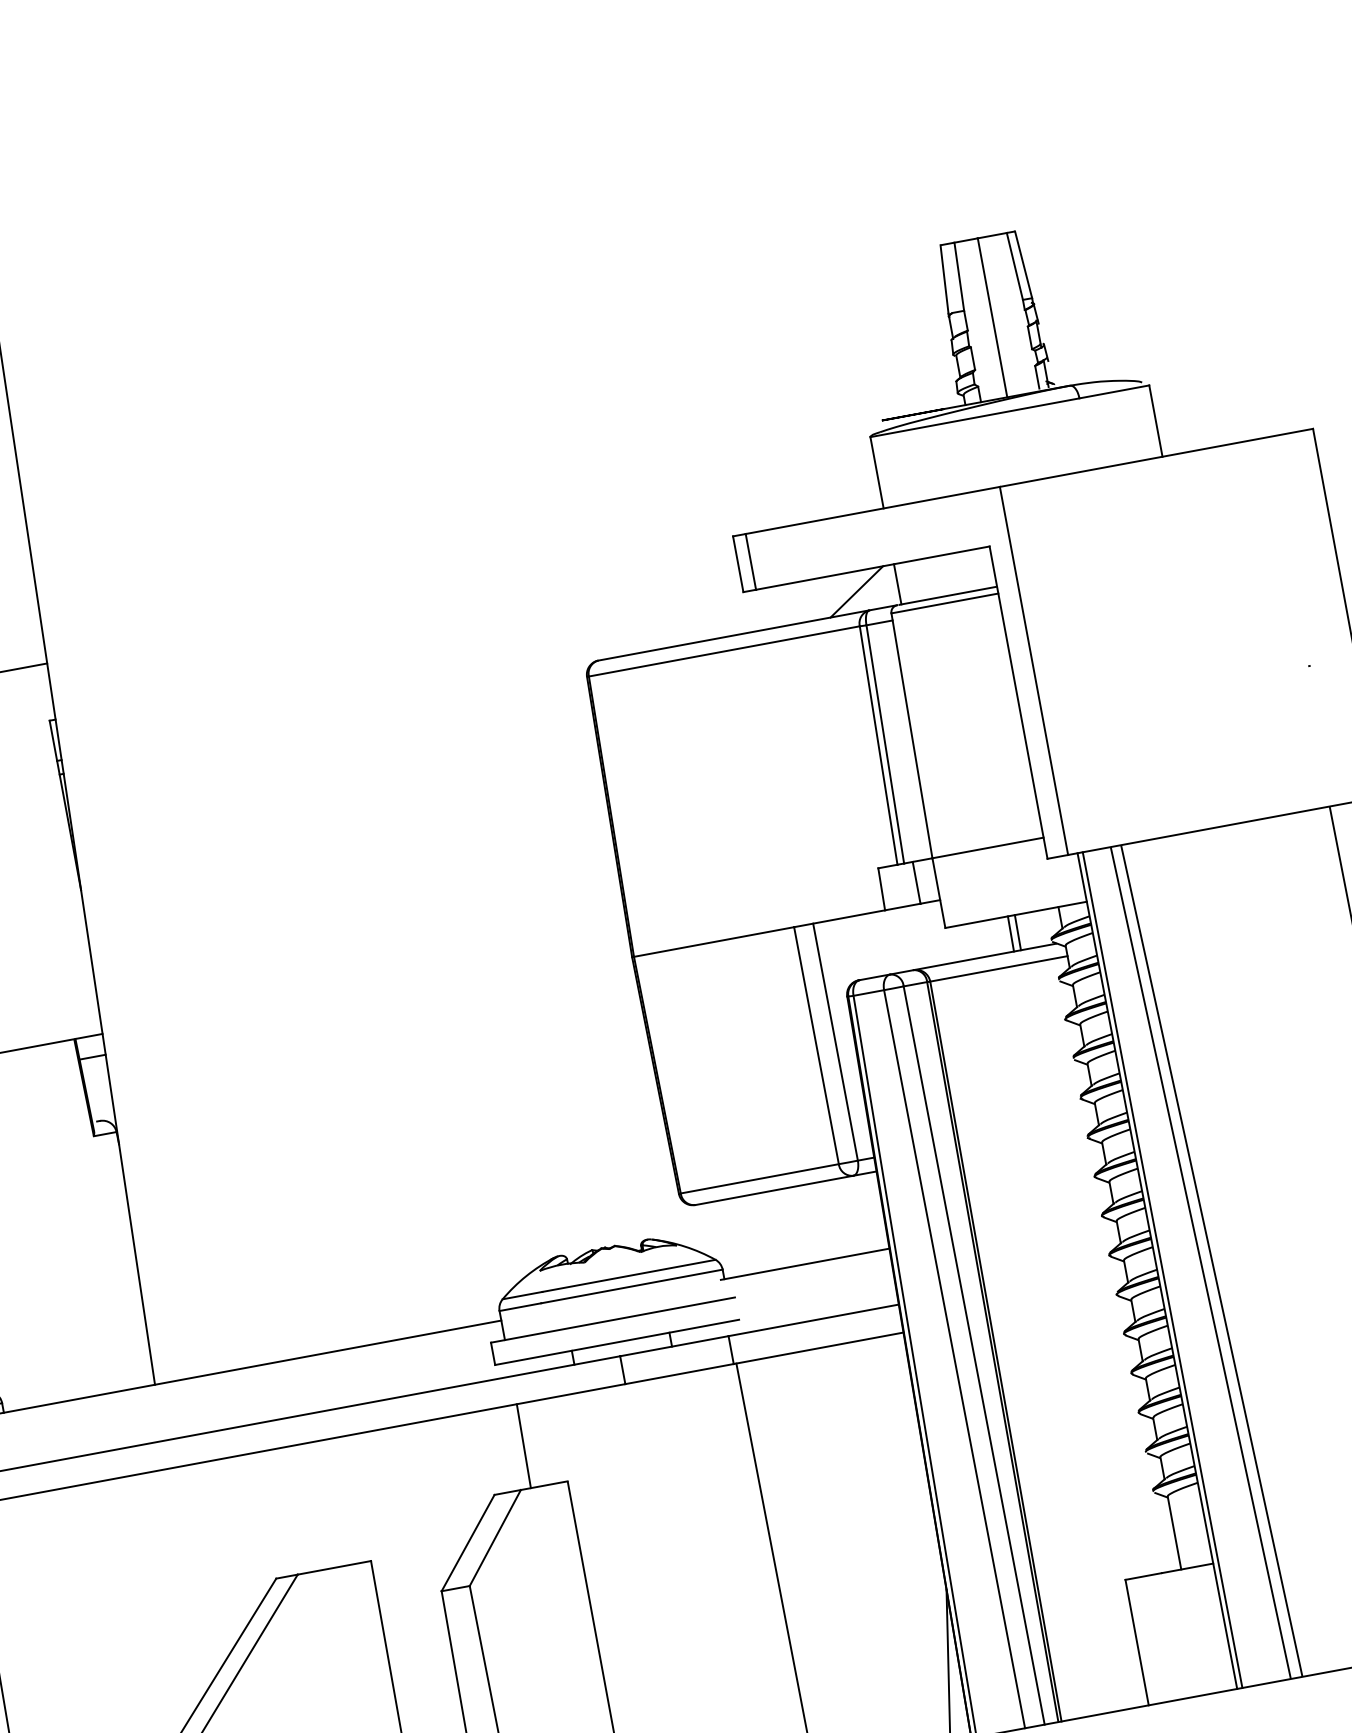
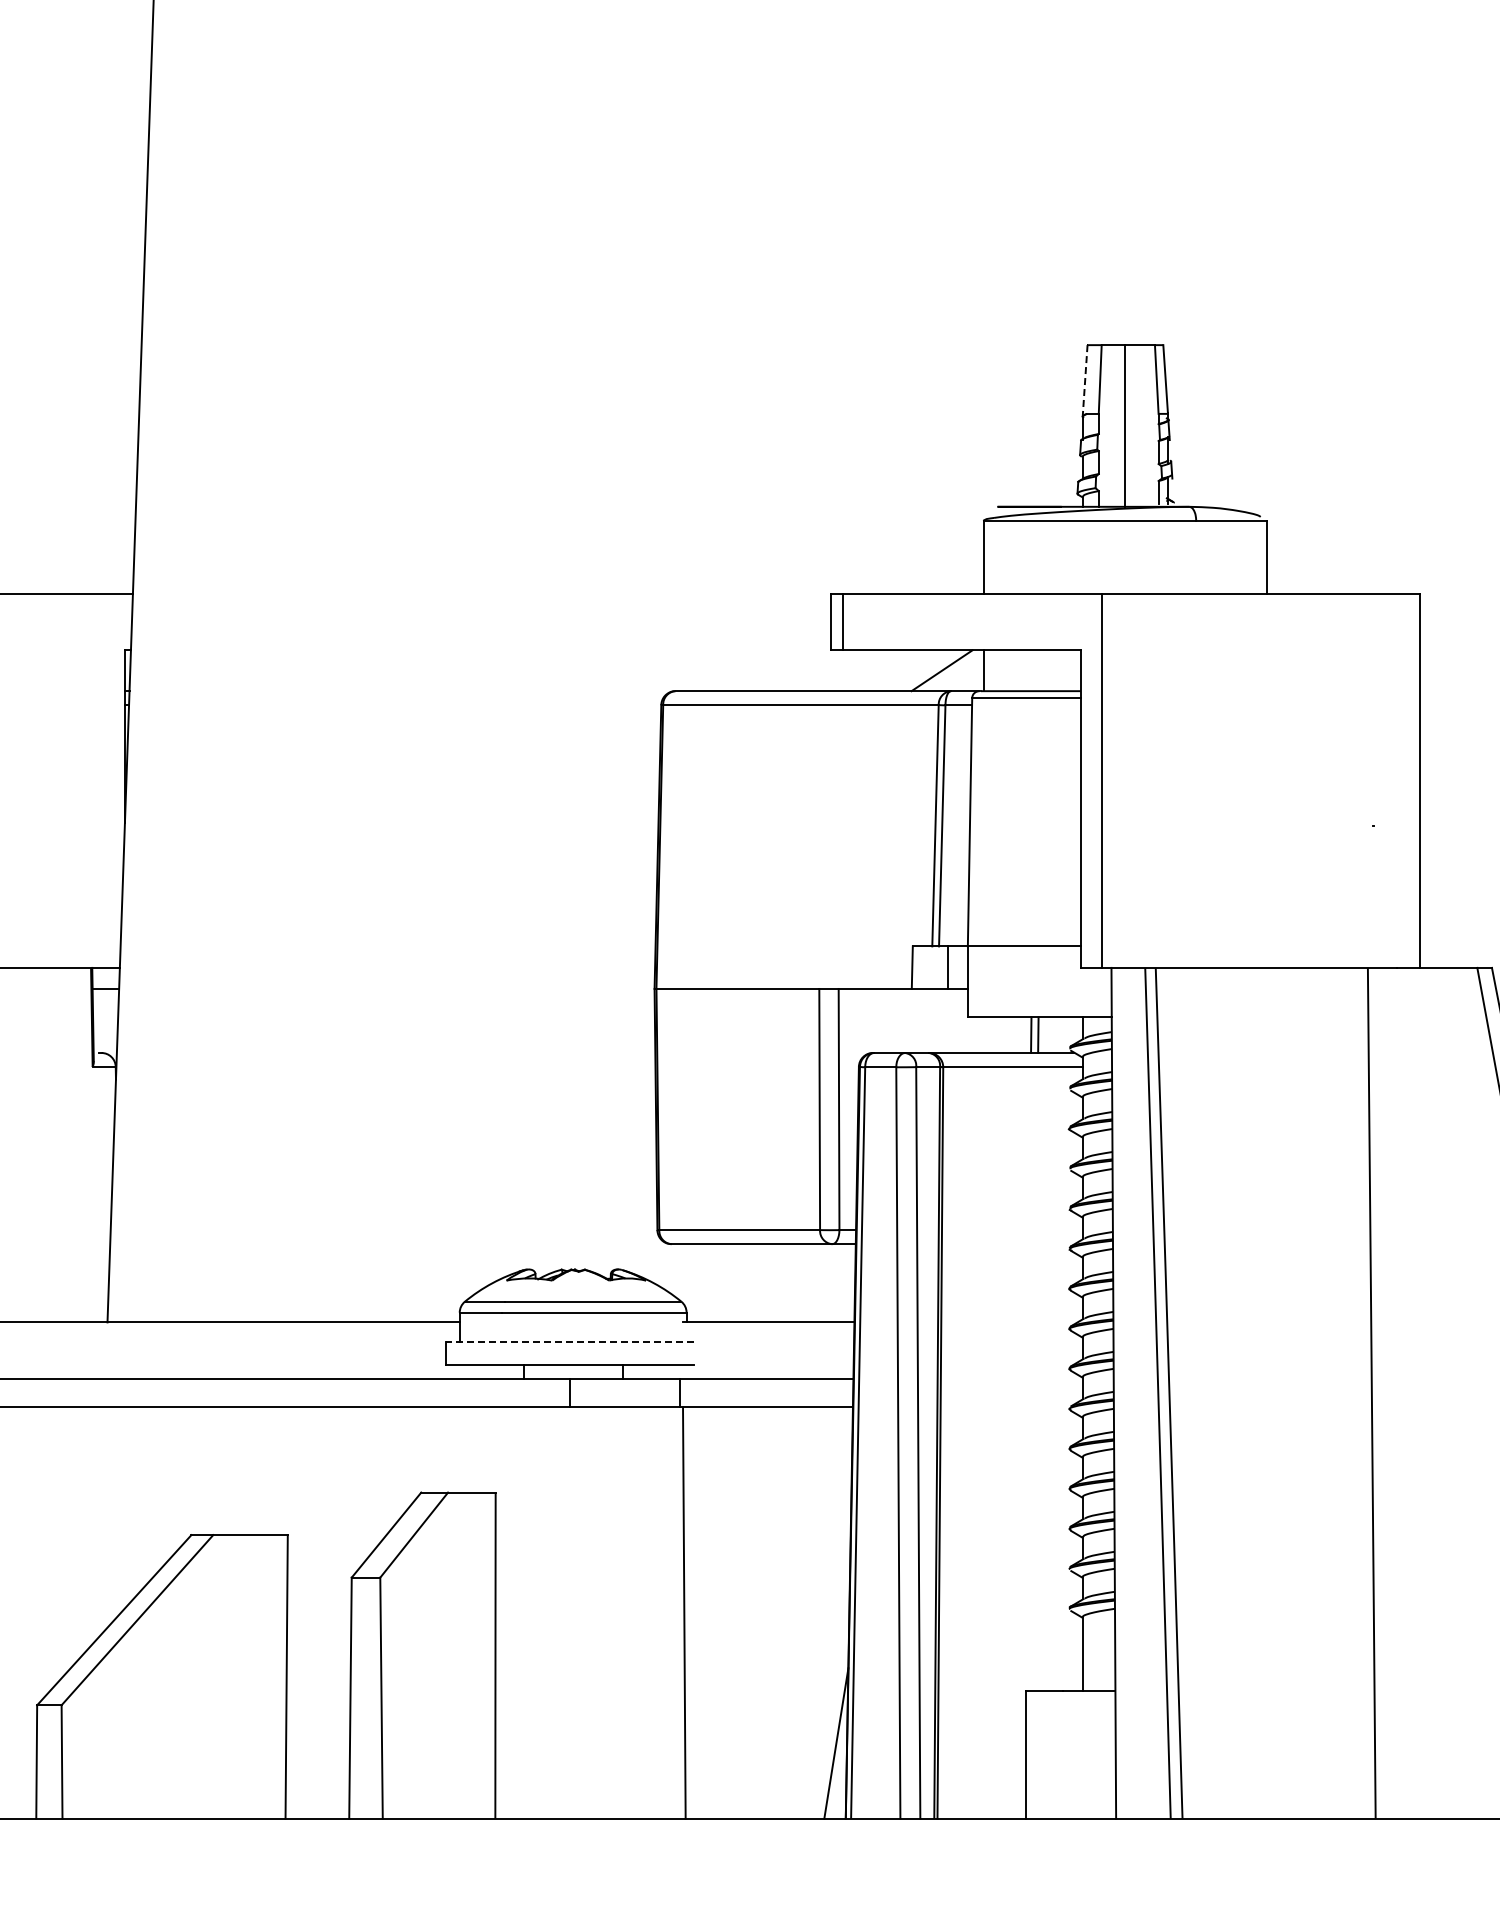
line: (944, 280) -> (1085, 380), solid -> dashed
line: (1161, 1269) -> (1118, 1392), removed
line: (612, 1320) -> (569, 1342), solid -> dashed
line: (523, 1445) -> (458, 1449), removed

